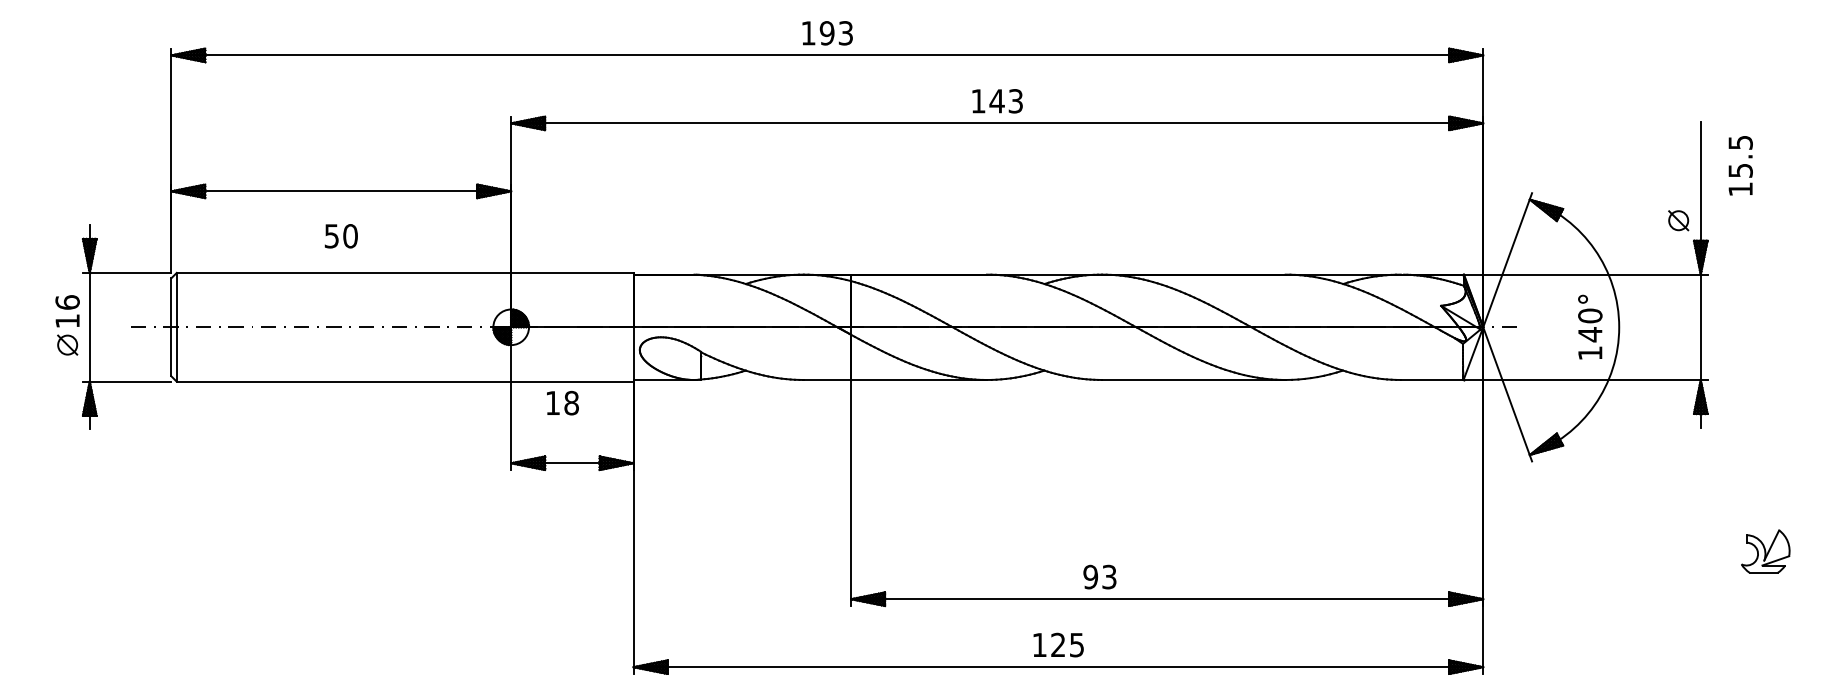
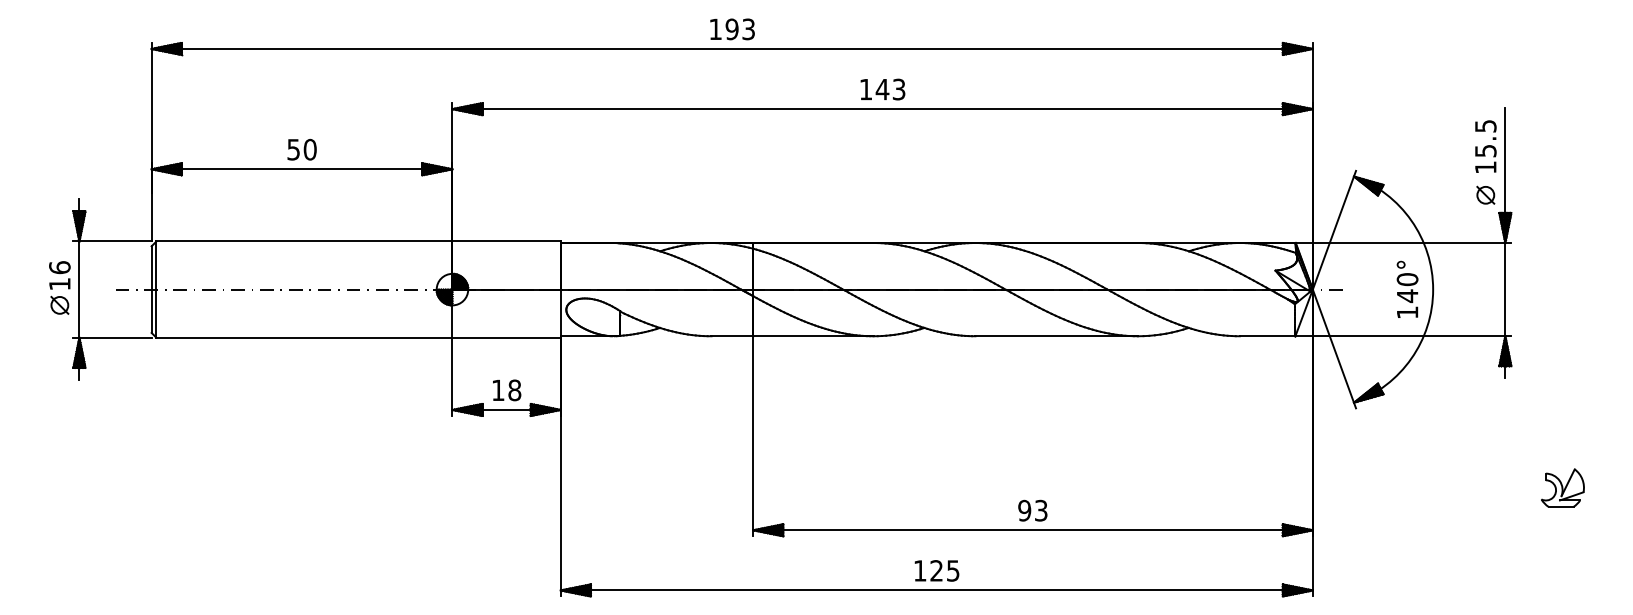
text: (1740, 165) -> (1485, 146), moved
text: (340, 236) -> (301, 149), moved
text: (562, 402) -> (506, 389), moved
text: (1099, 576) -> (1032, 510), moved

